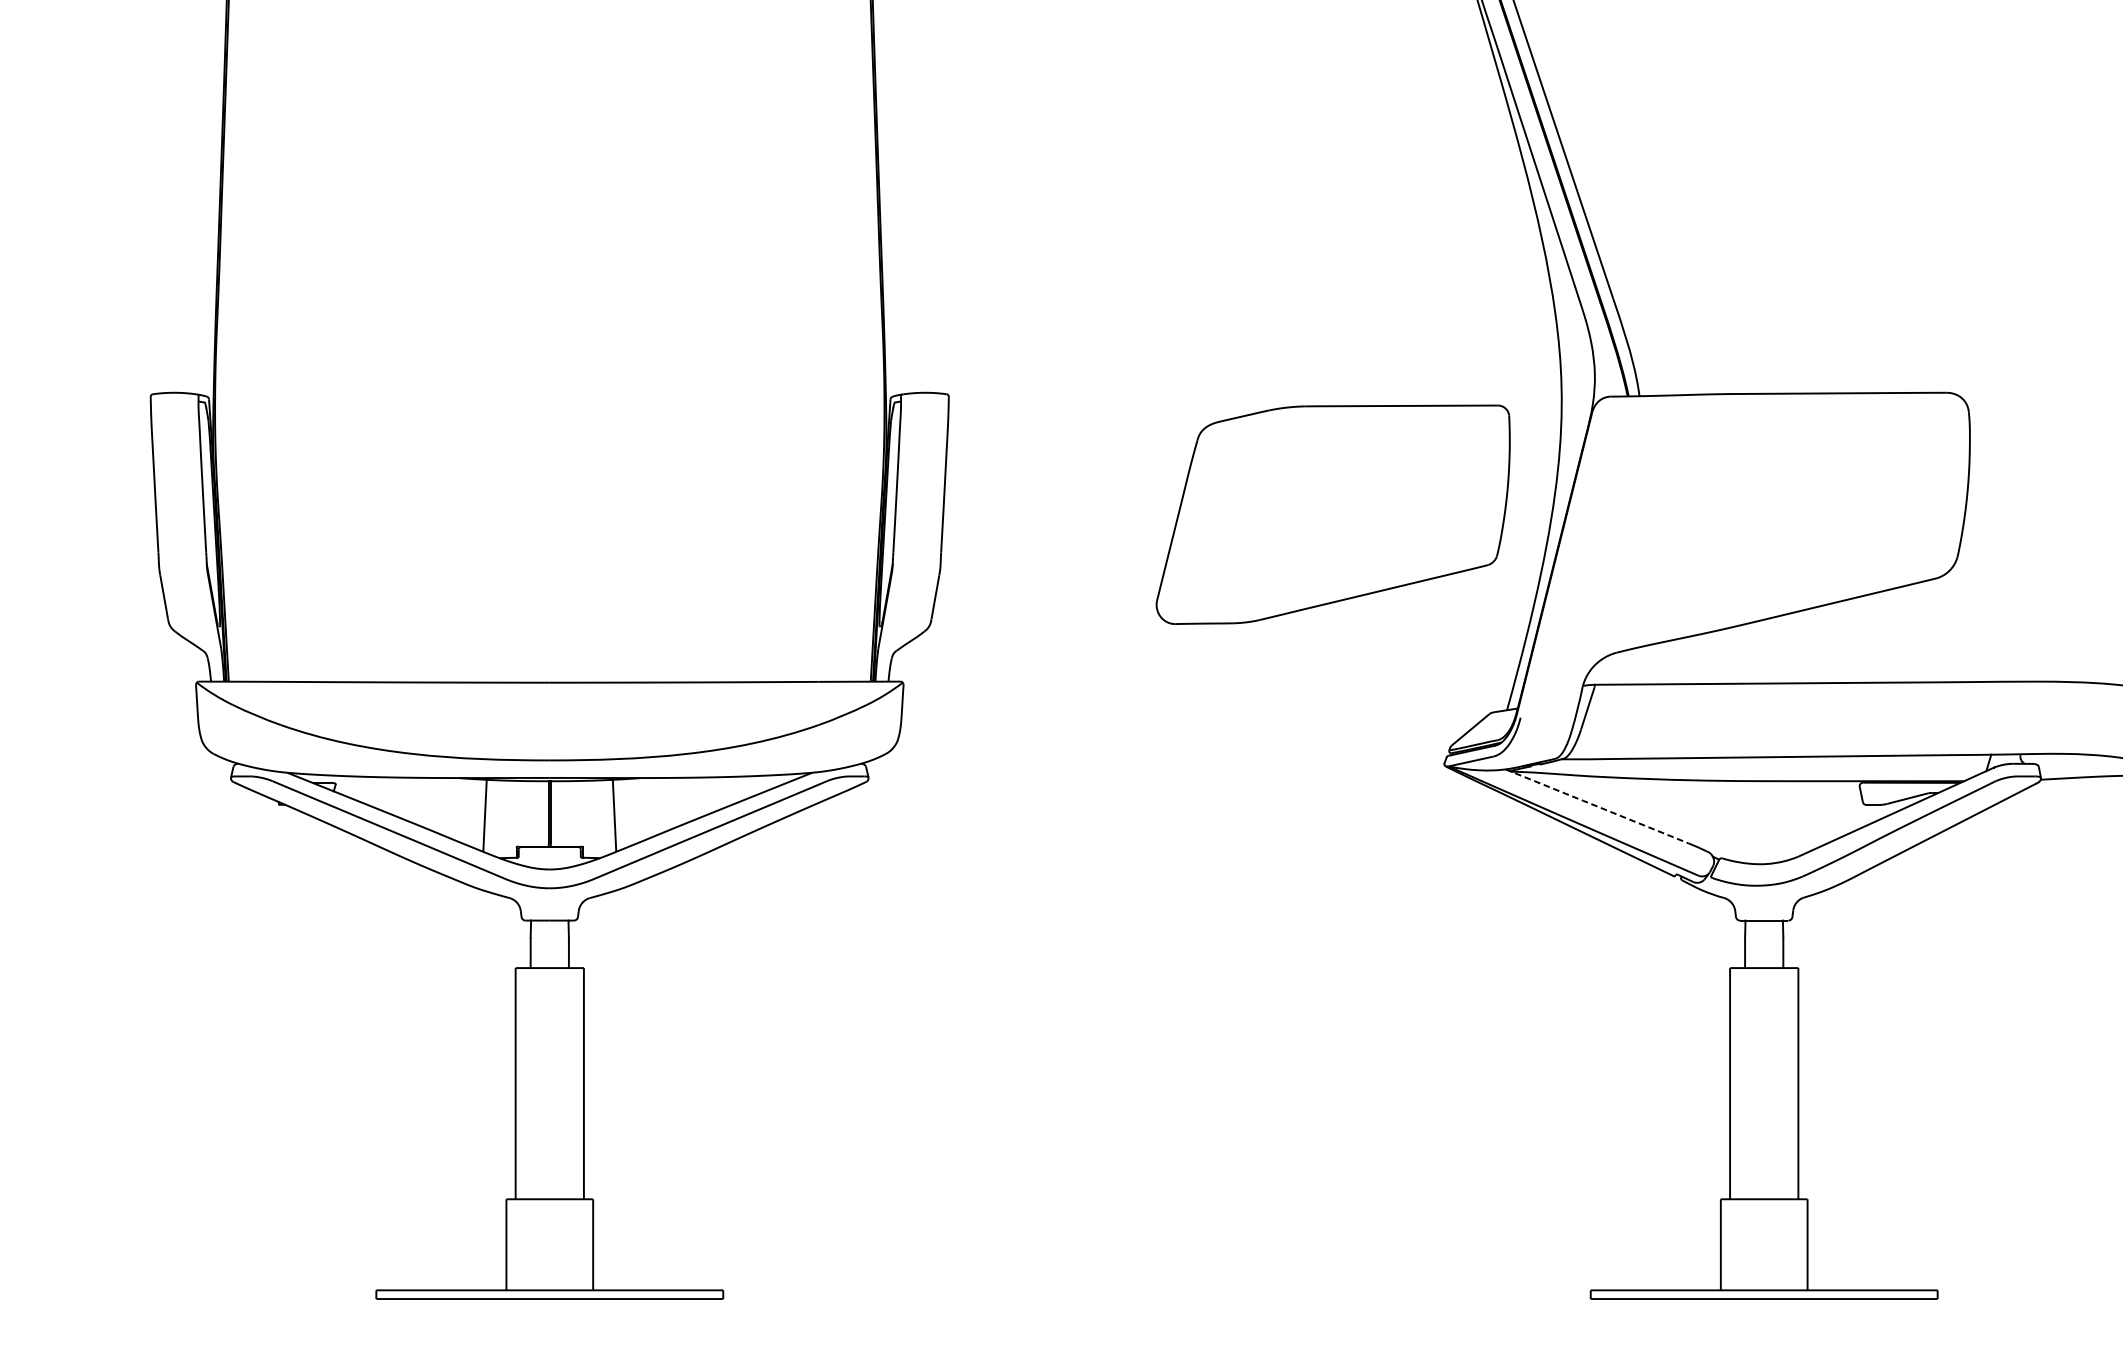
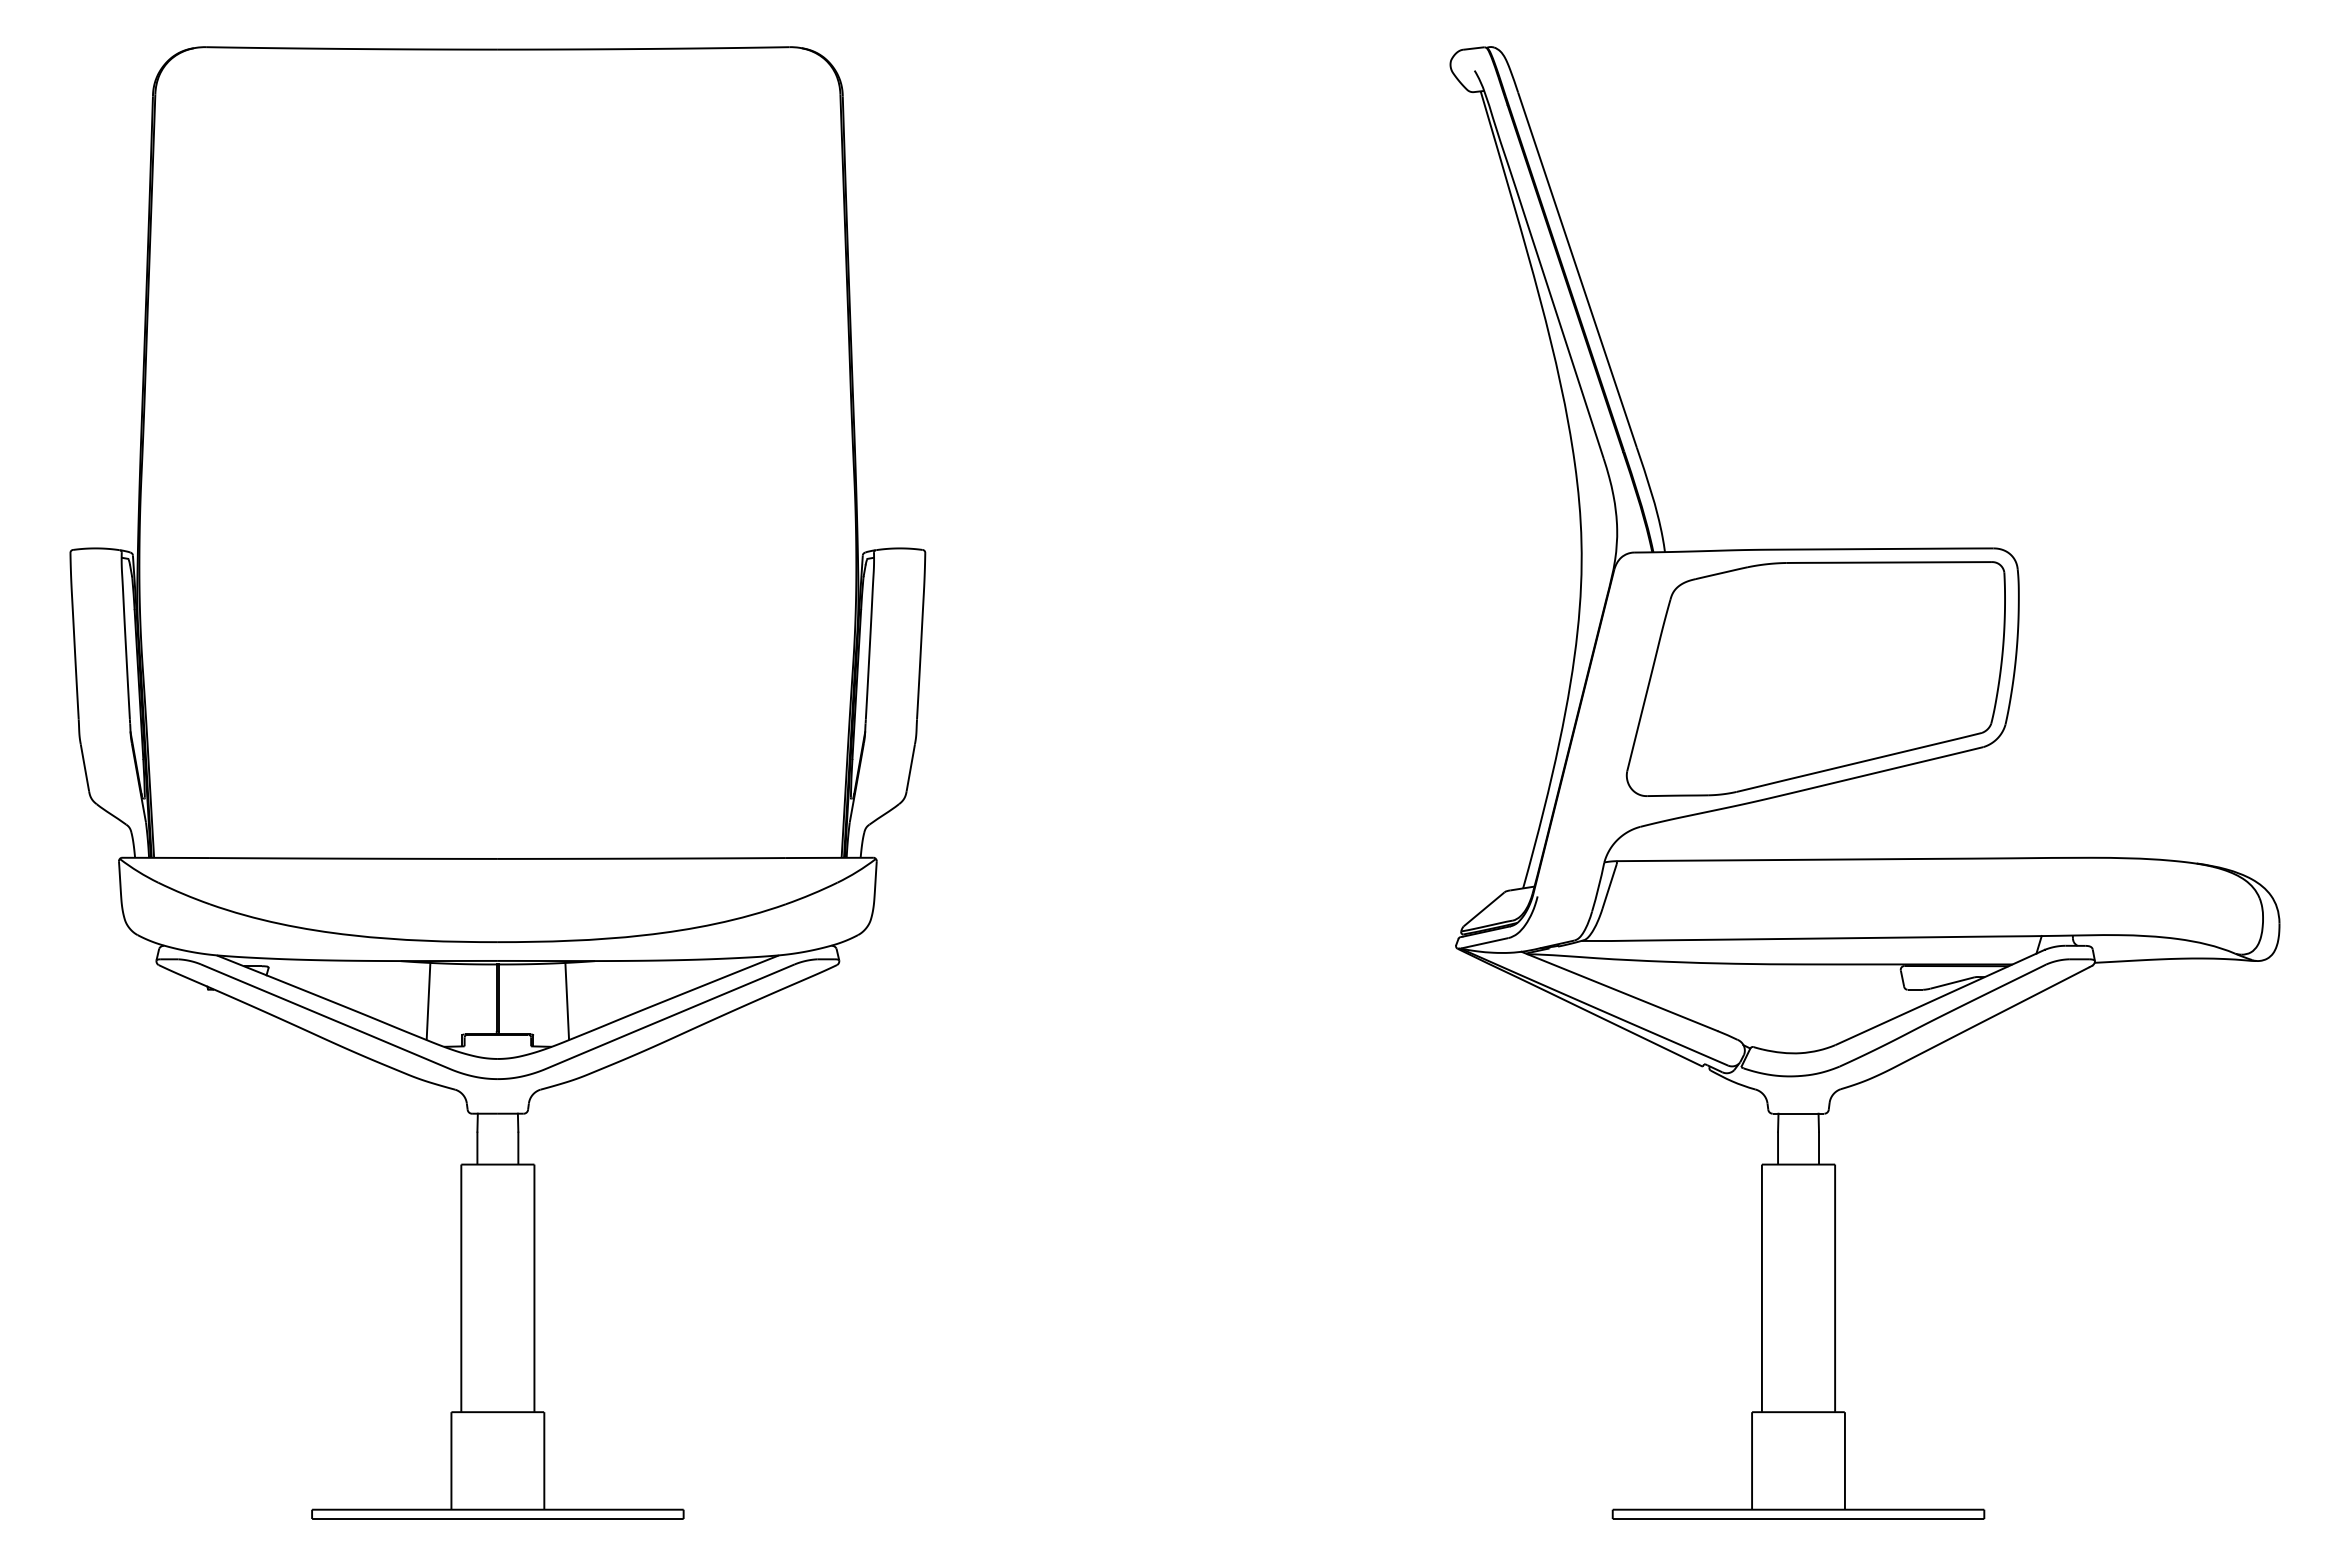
part: (1332, 514) -> (1815, 678), moved
line: (1597, 806) -> (1619, 991), dashed -> solid

